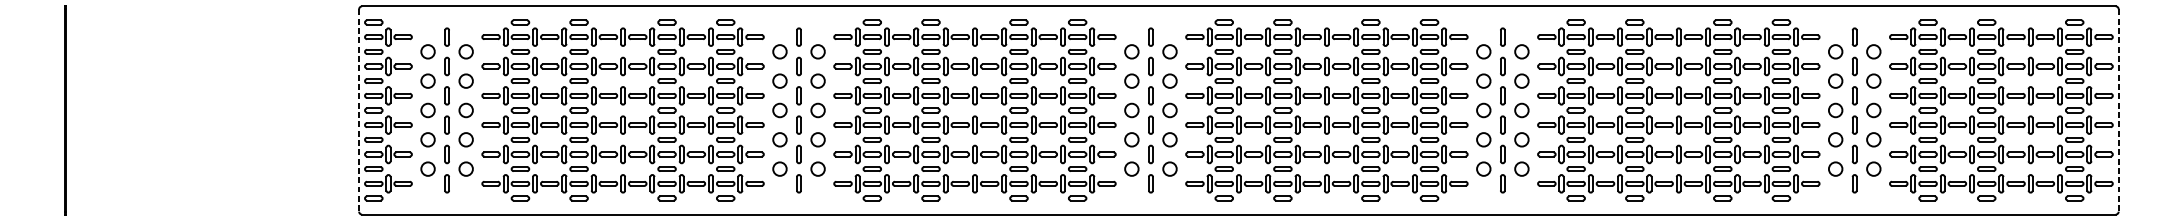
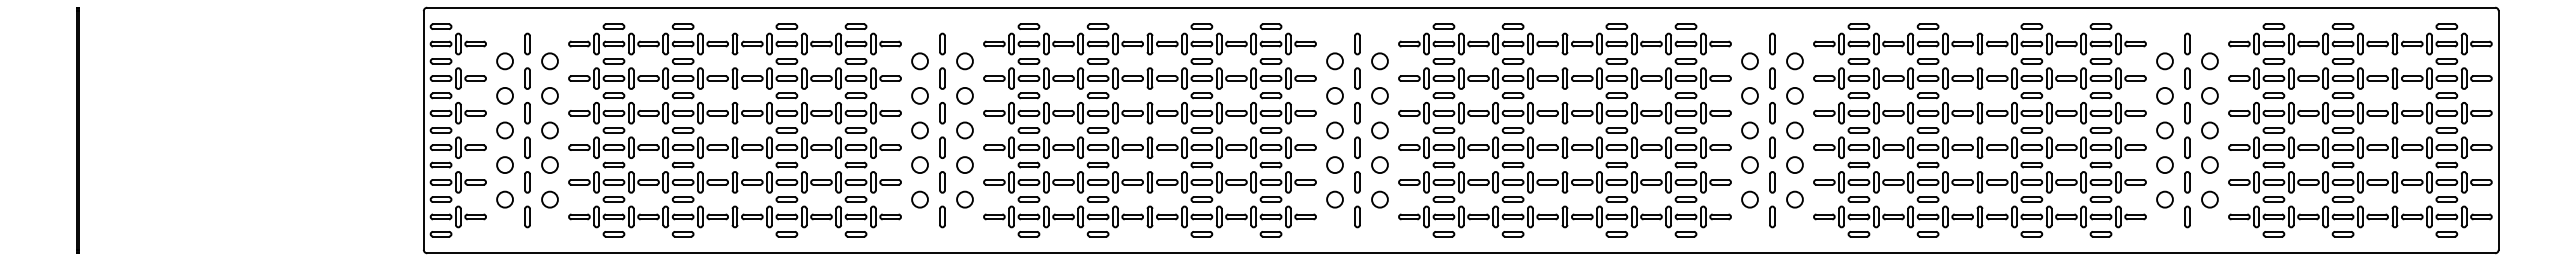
line: (358, 110) -> (423, 130), dashed -> solid
line: (2118, 110) -> (2498, 130), dashed -> solid

